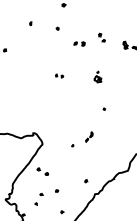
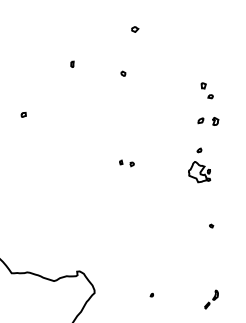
part: (79, 43) -> (208, 120), moved
part: (97, 76) -> (198, 164), size x1.67
part: (89, 136) -> (211, 298), moved

